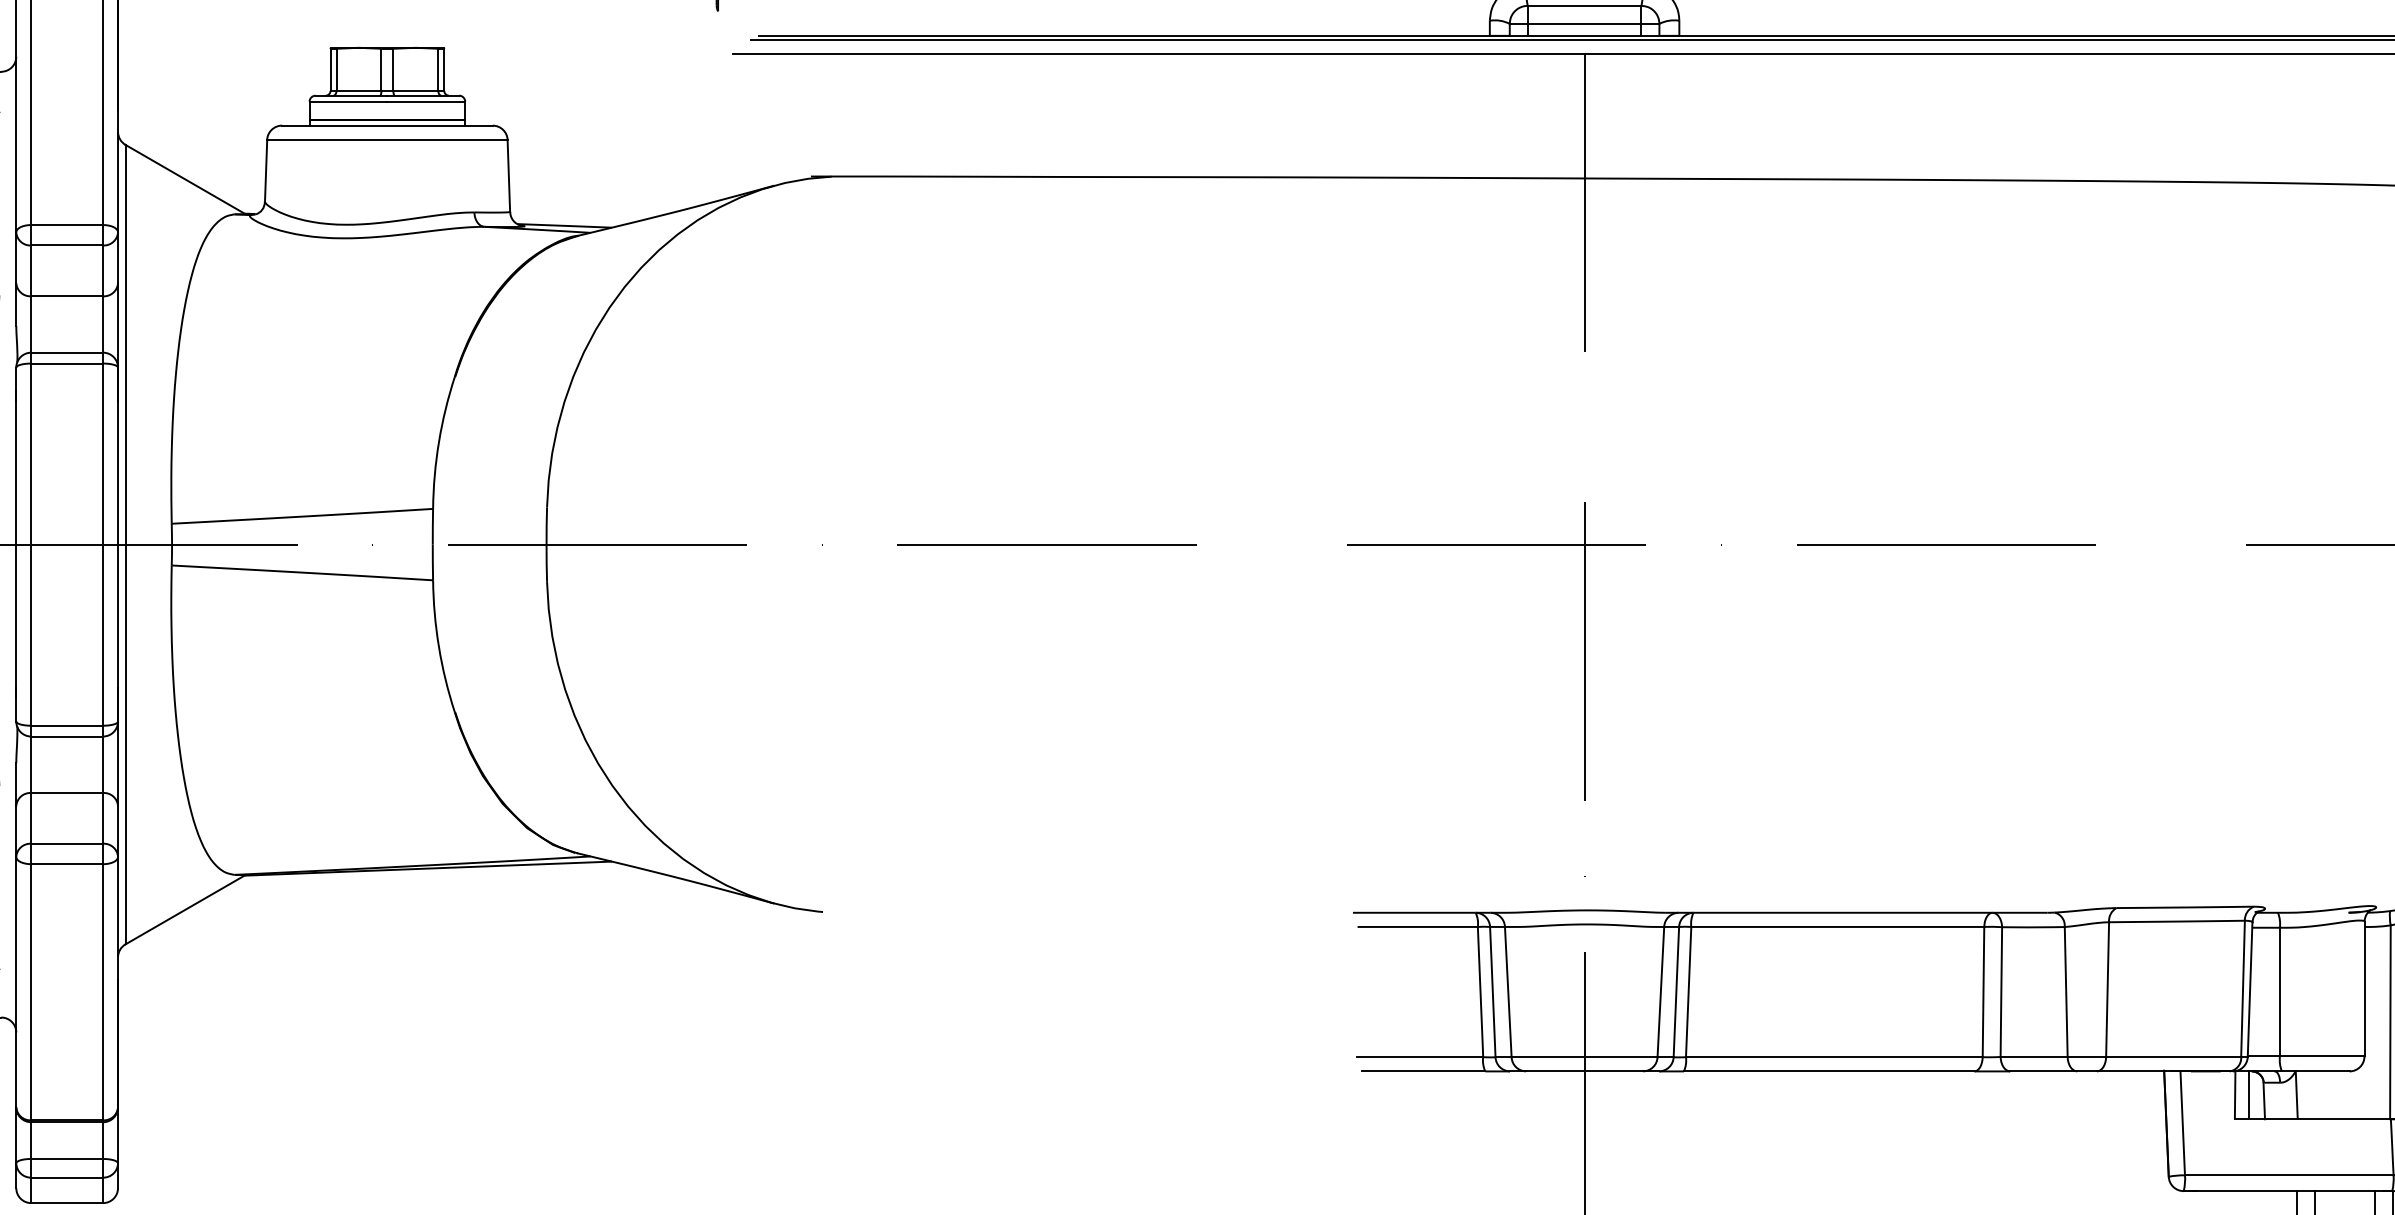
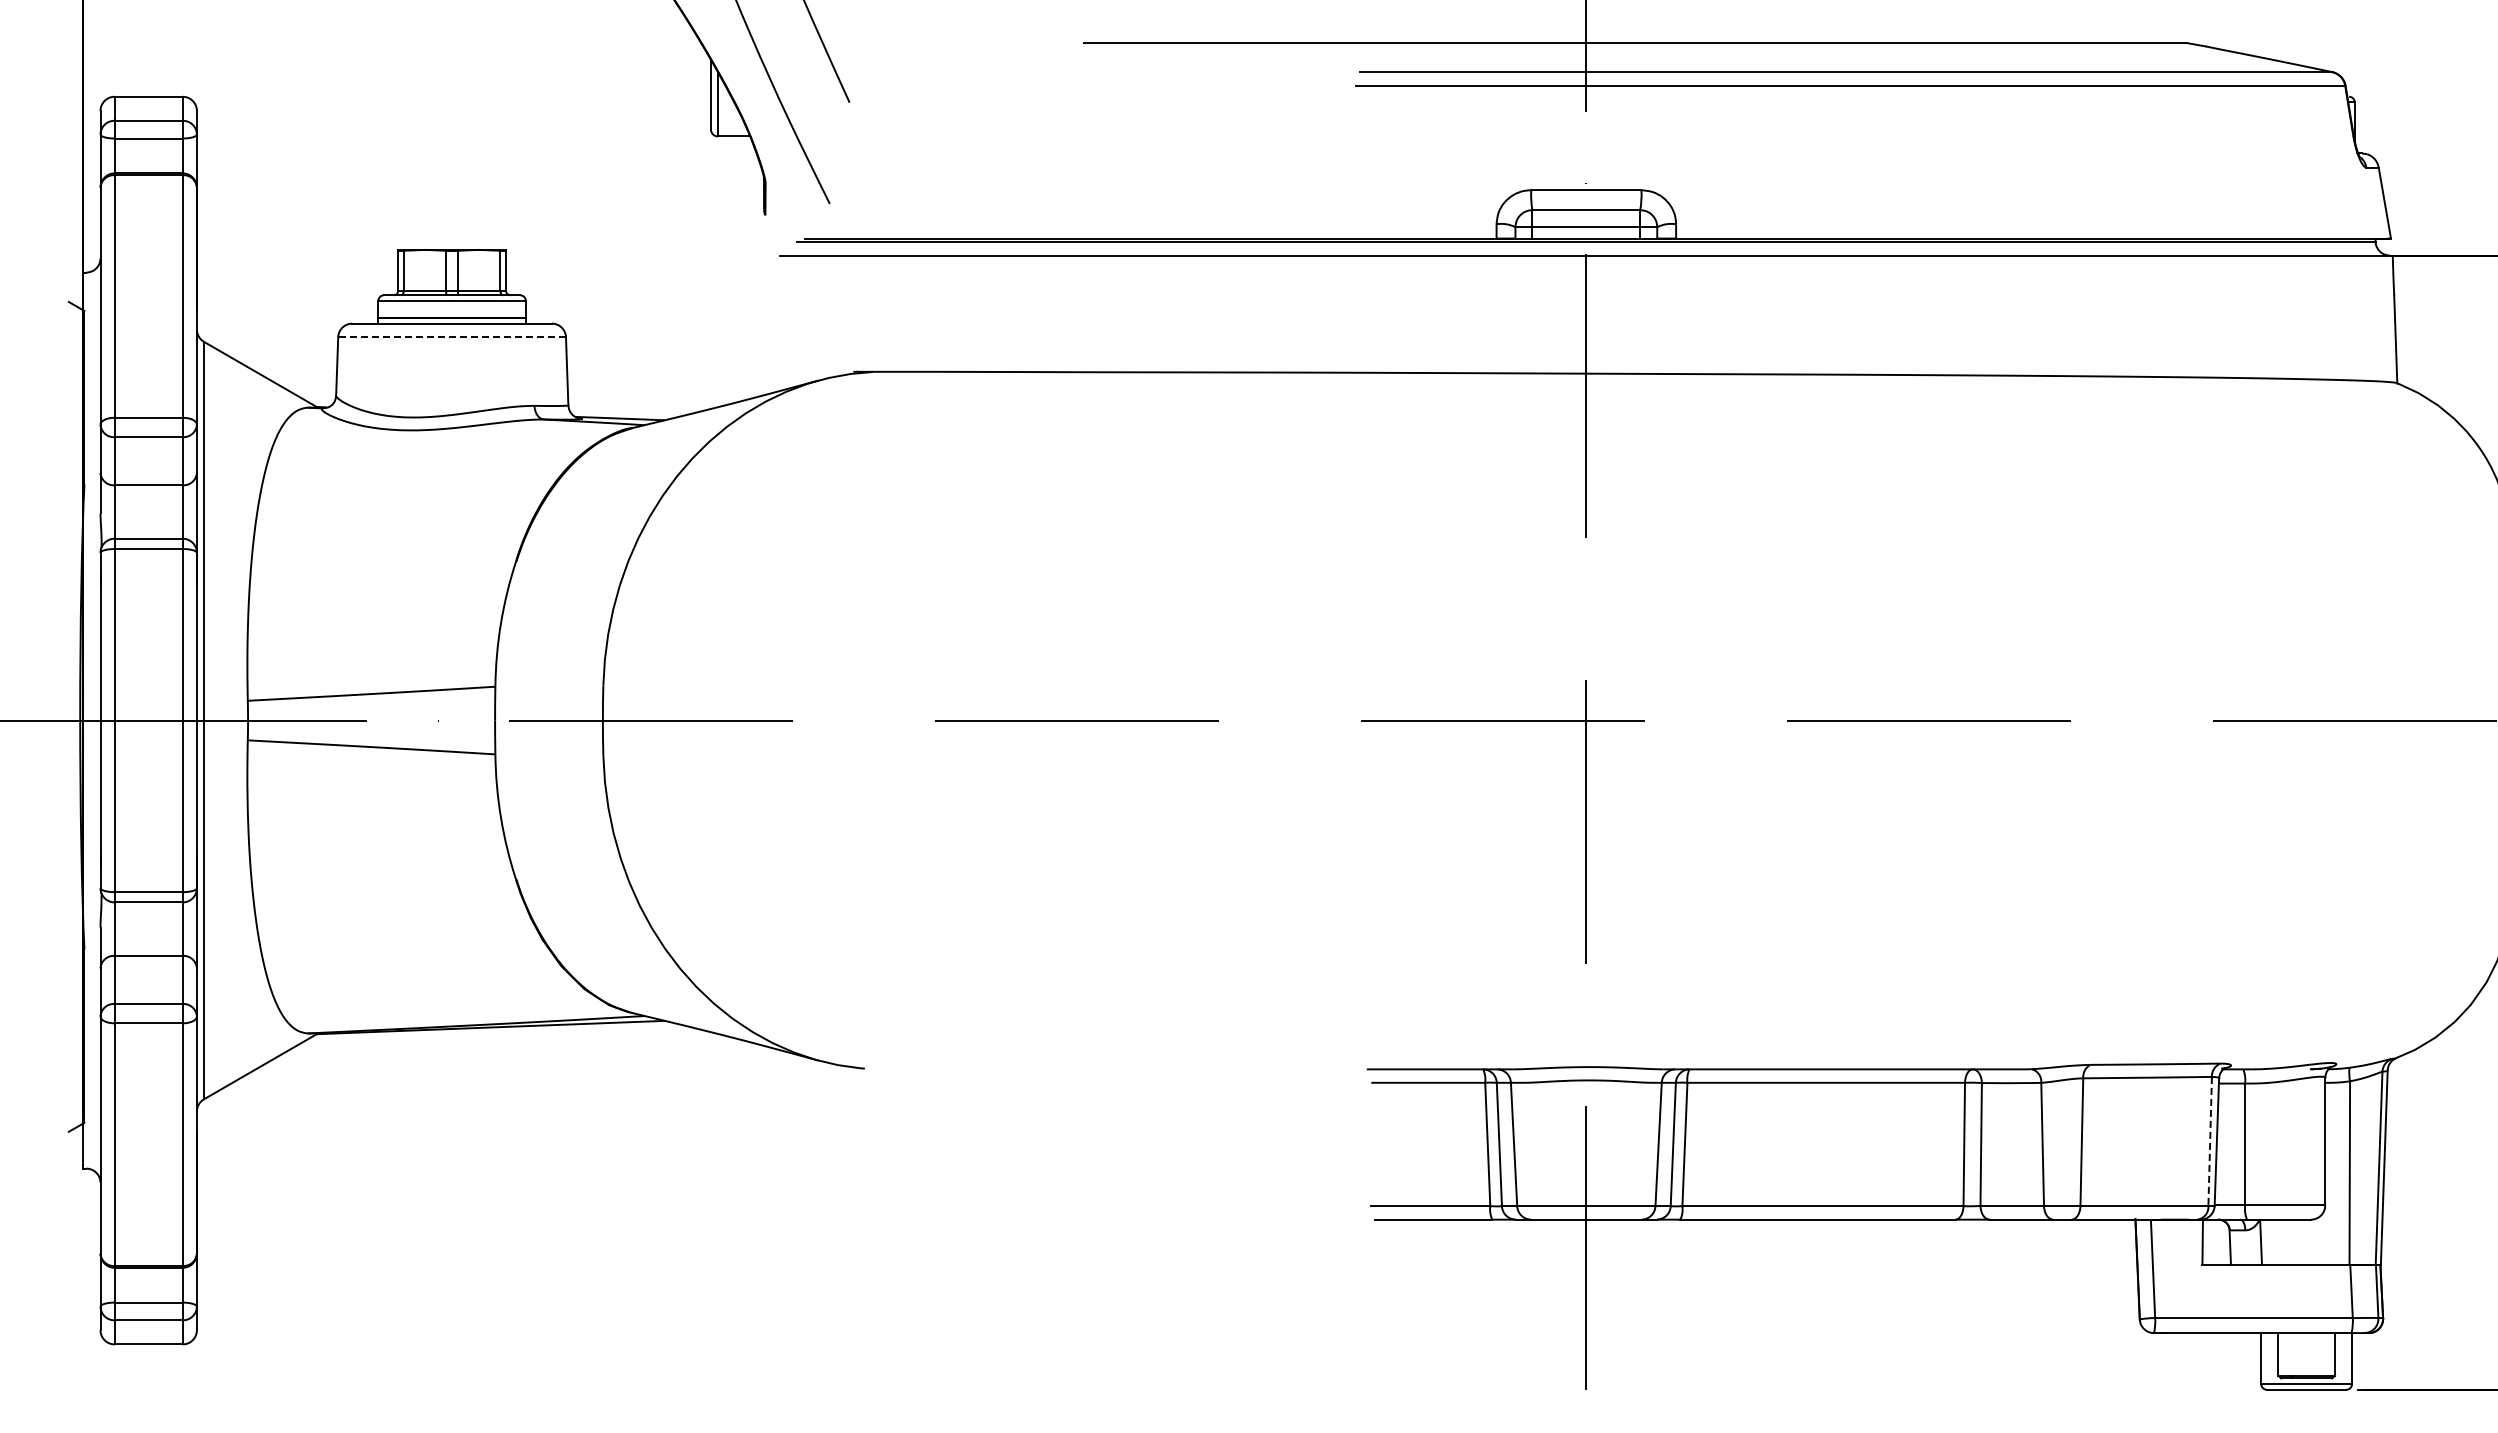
line: (387, 140) -> (452, 337), solid -> dashed
line: (2243, 988) -> (2210, 1141), solid -> dashed
line: (2248, 1095) -> (2215, 1242), removed

